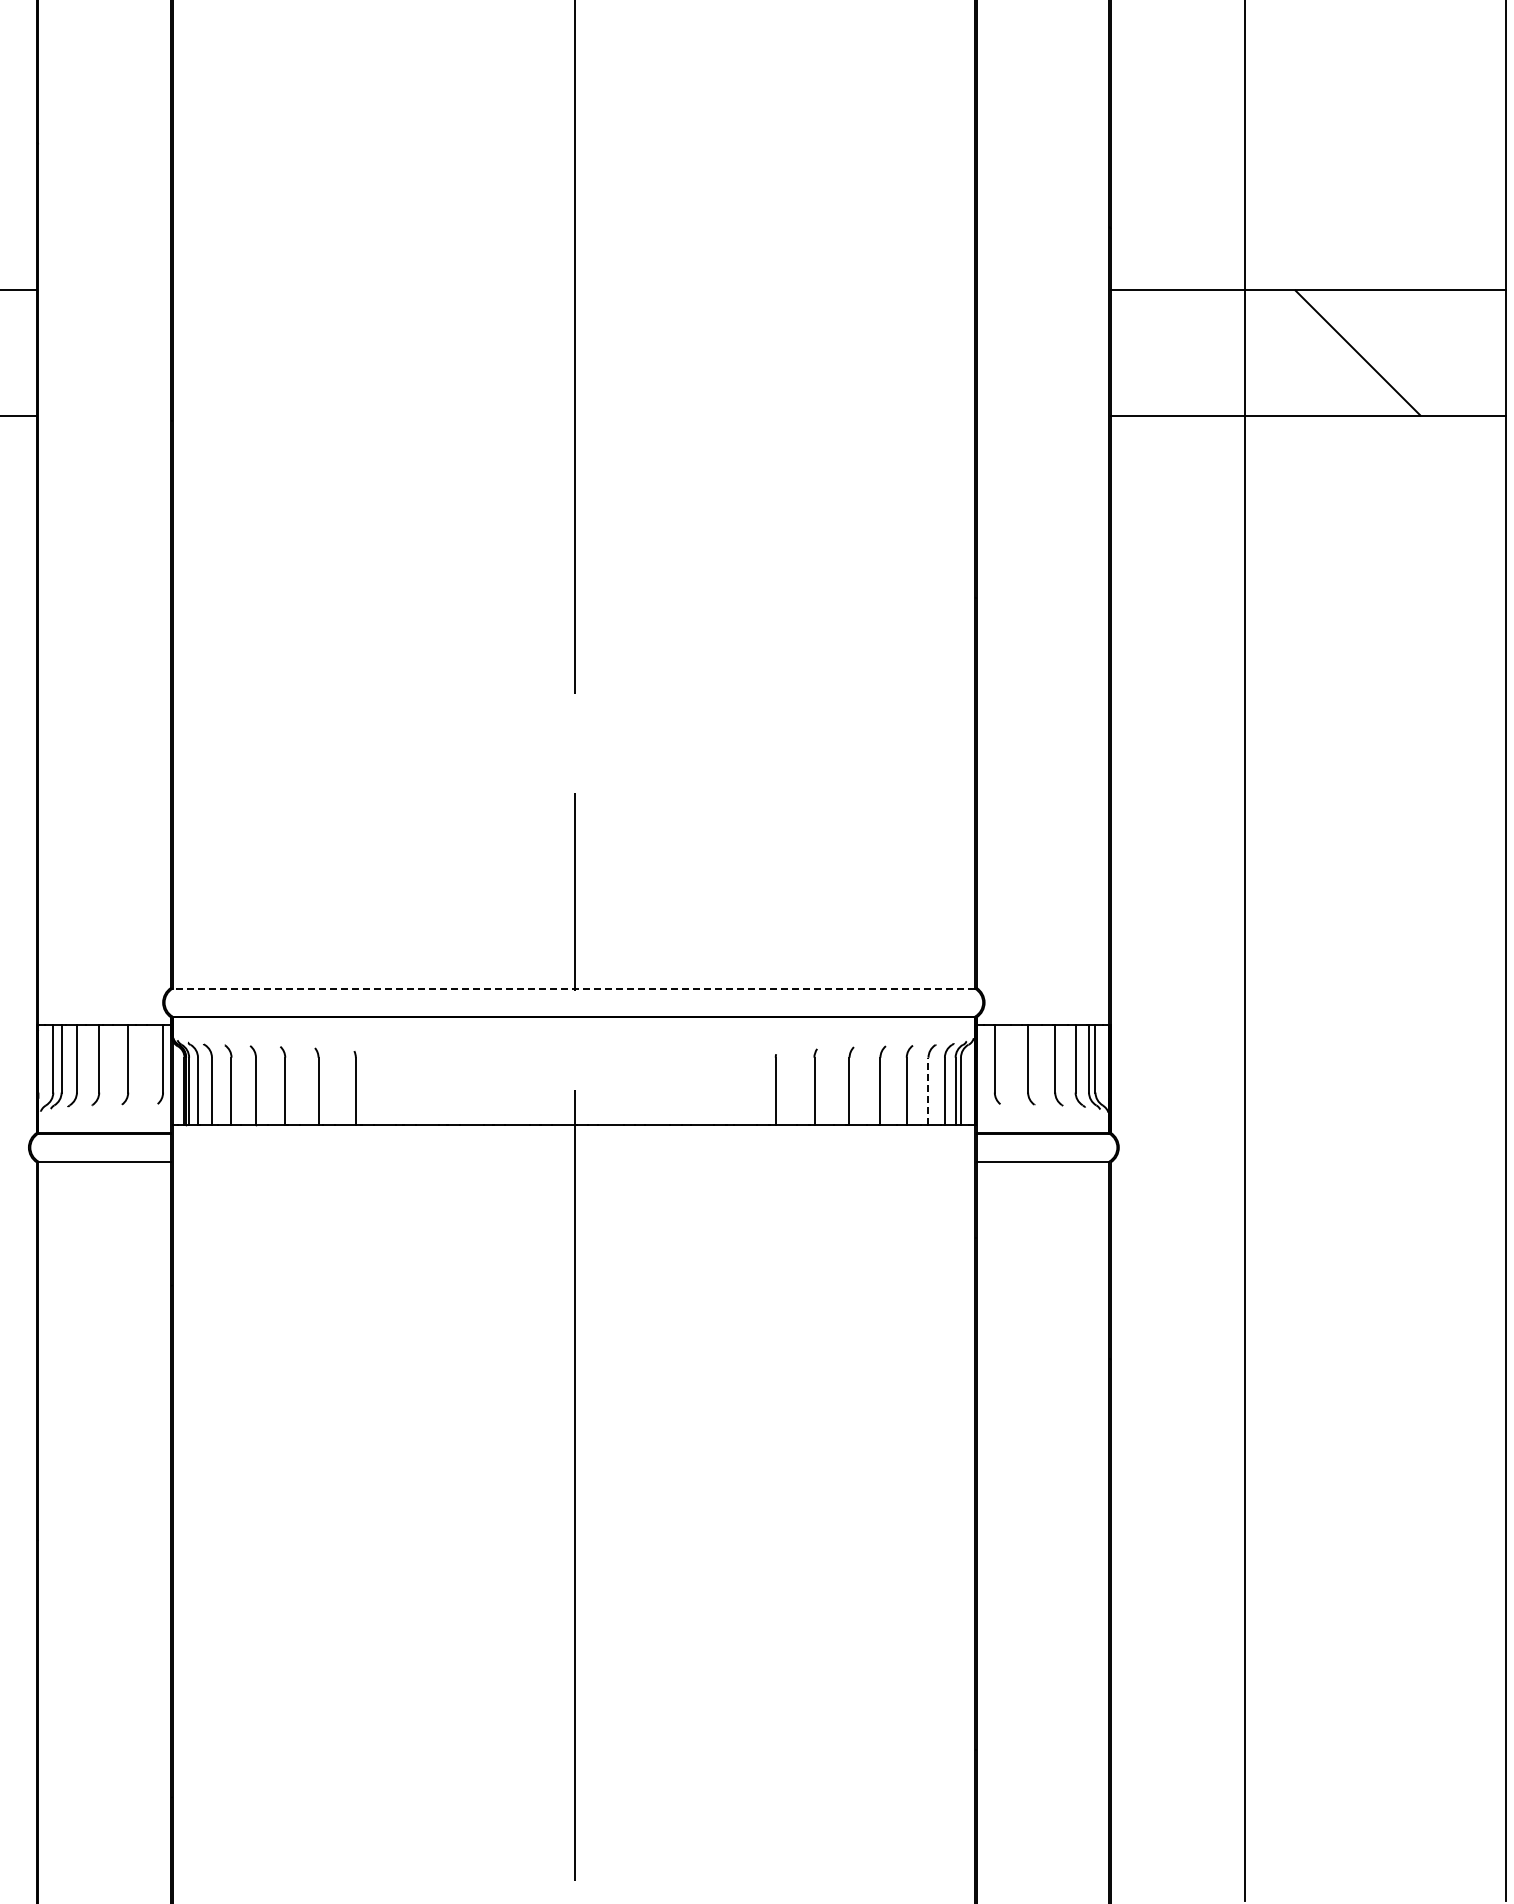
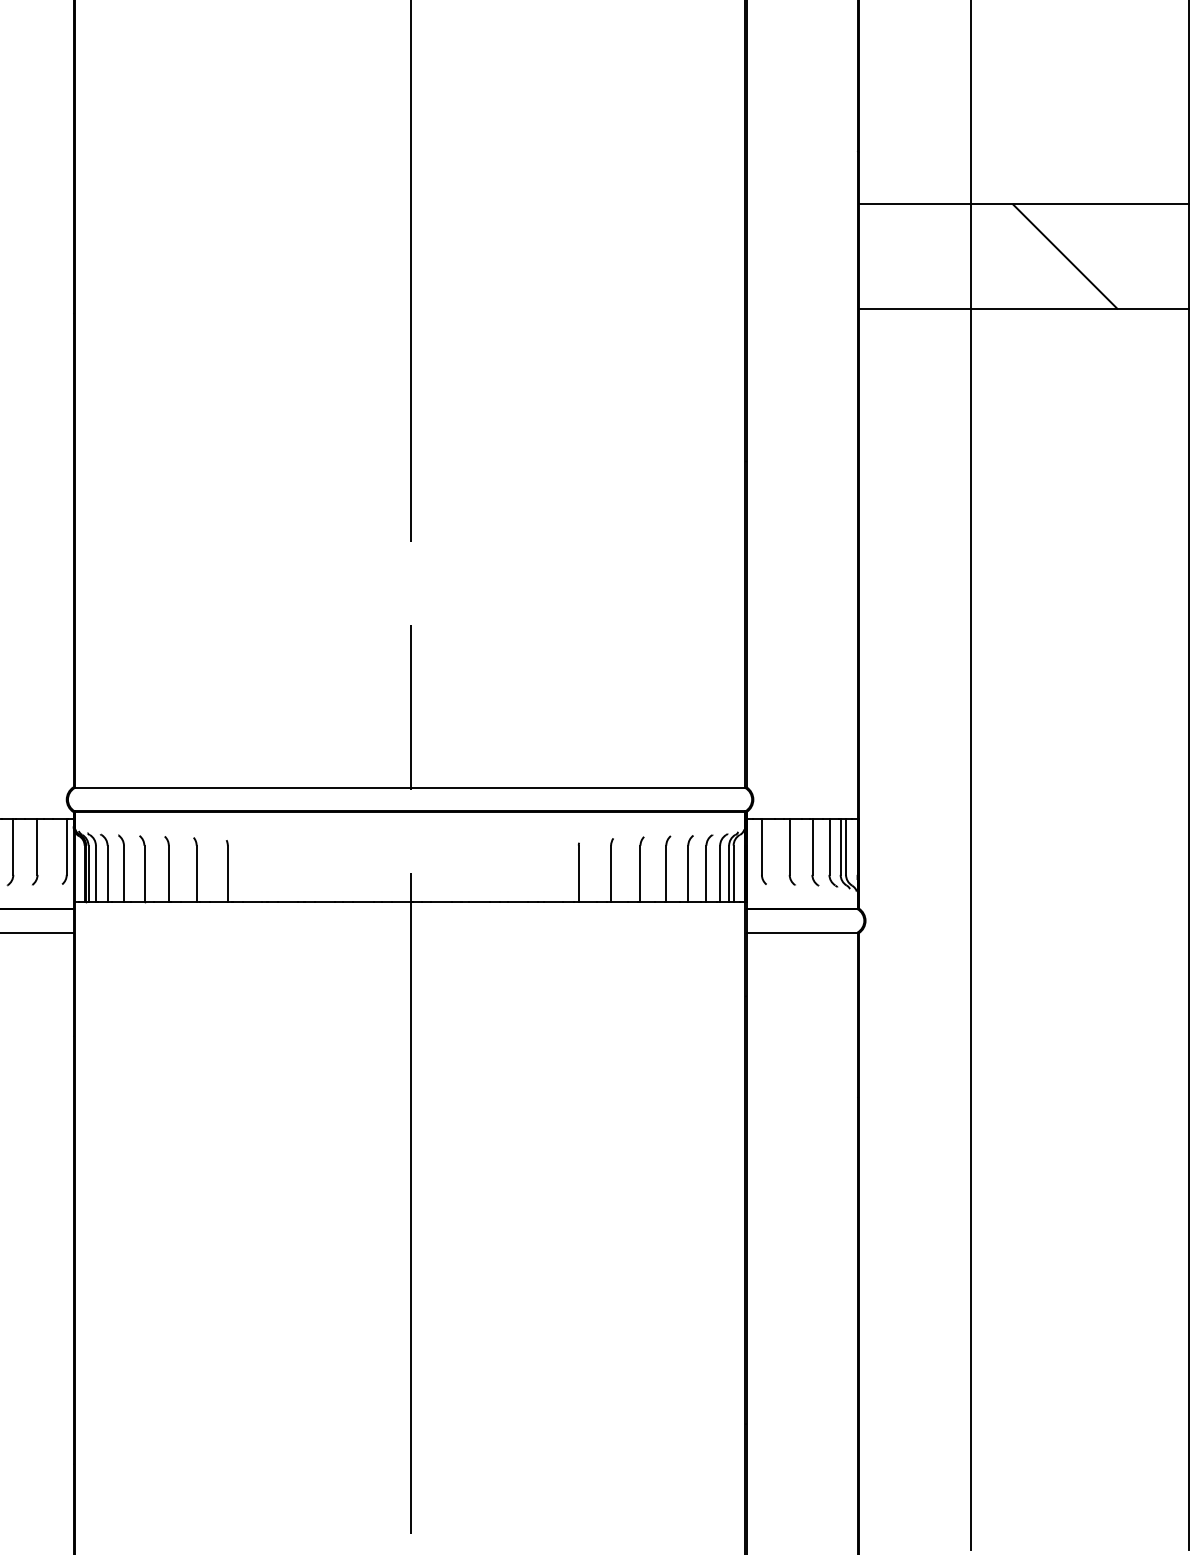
line: (573, 988) -> (409, 787), dashed -> solid
line: (928, 1091) -> (706, 873), dashed -> solid

